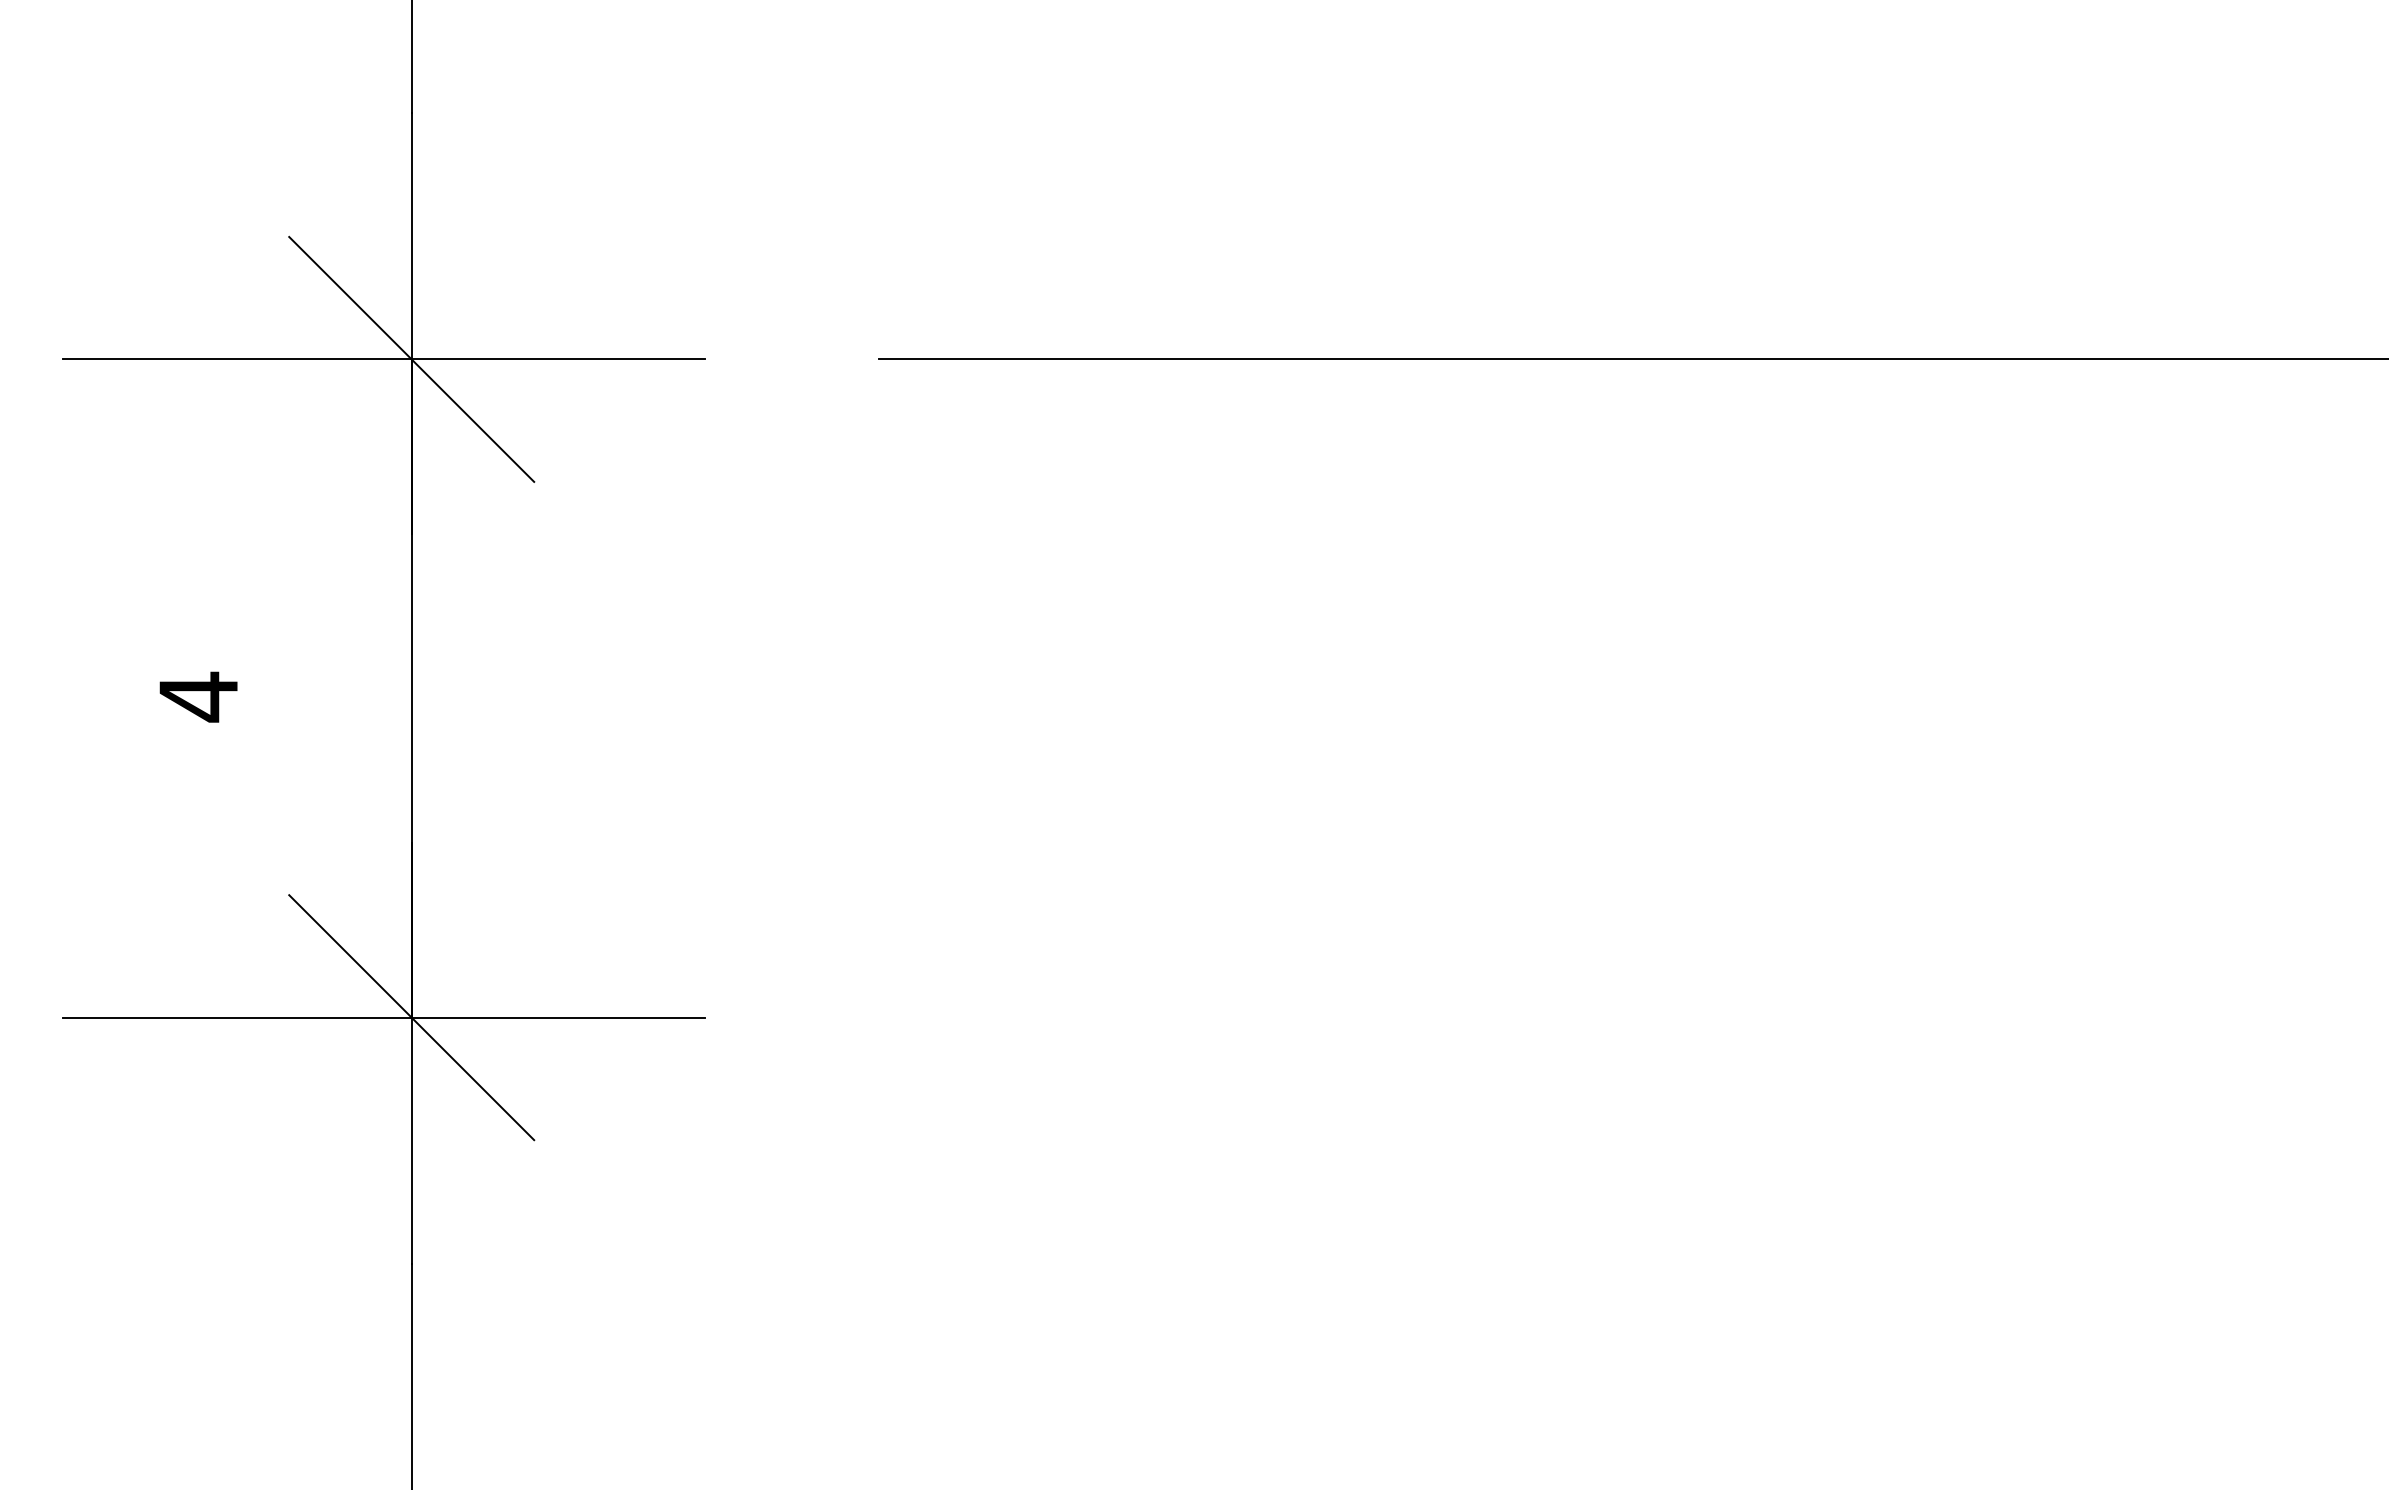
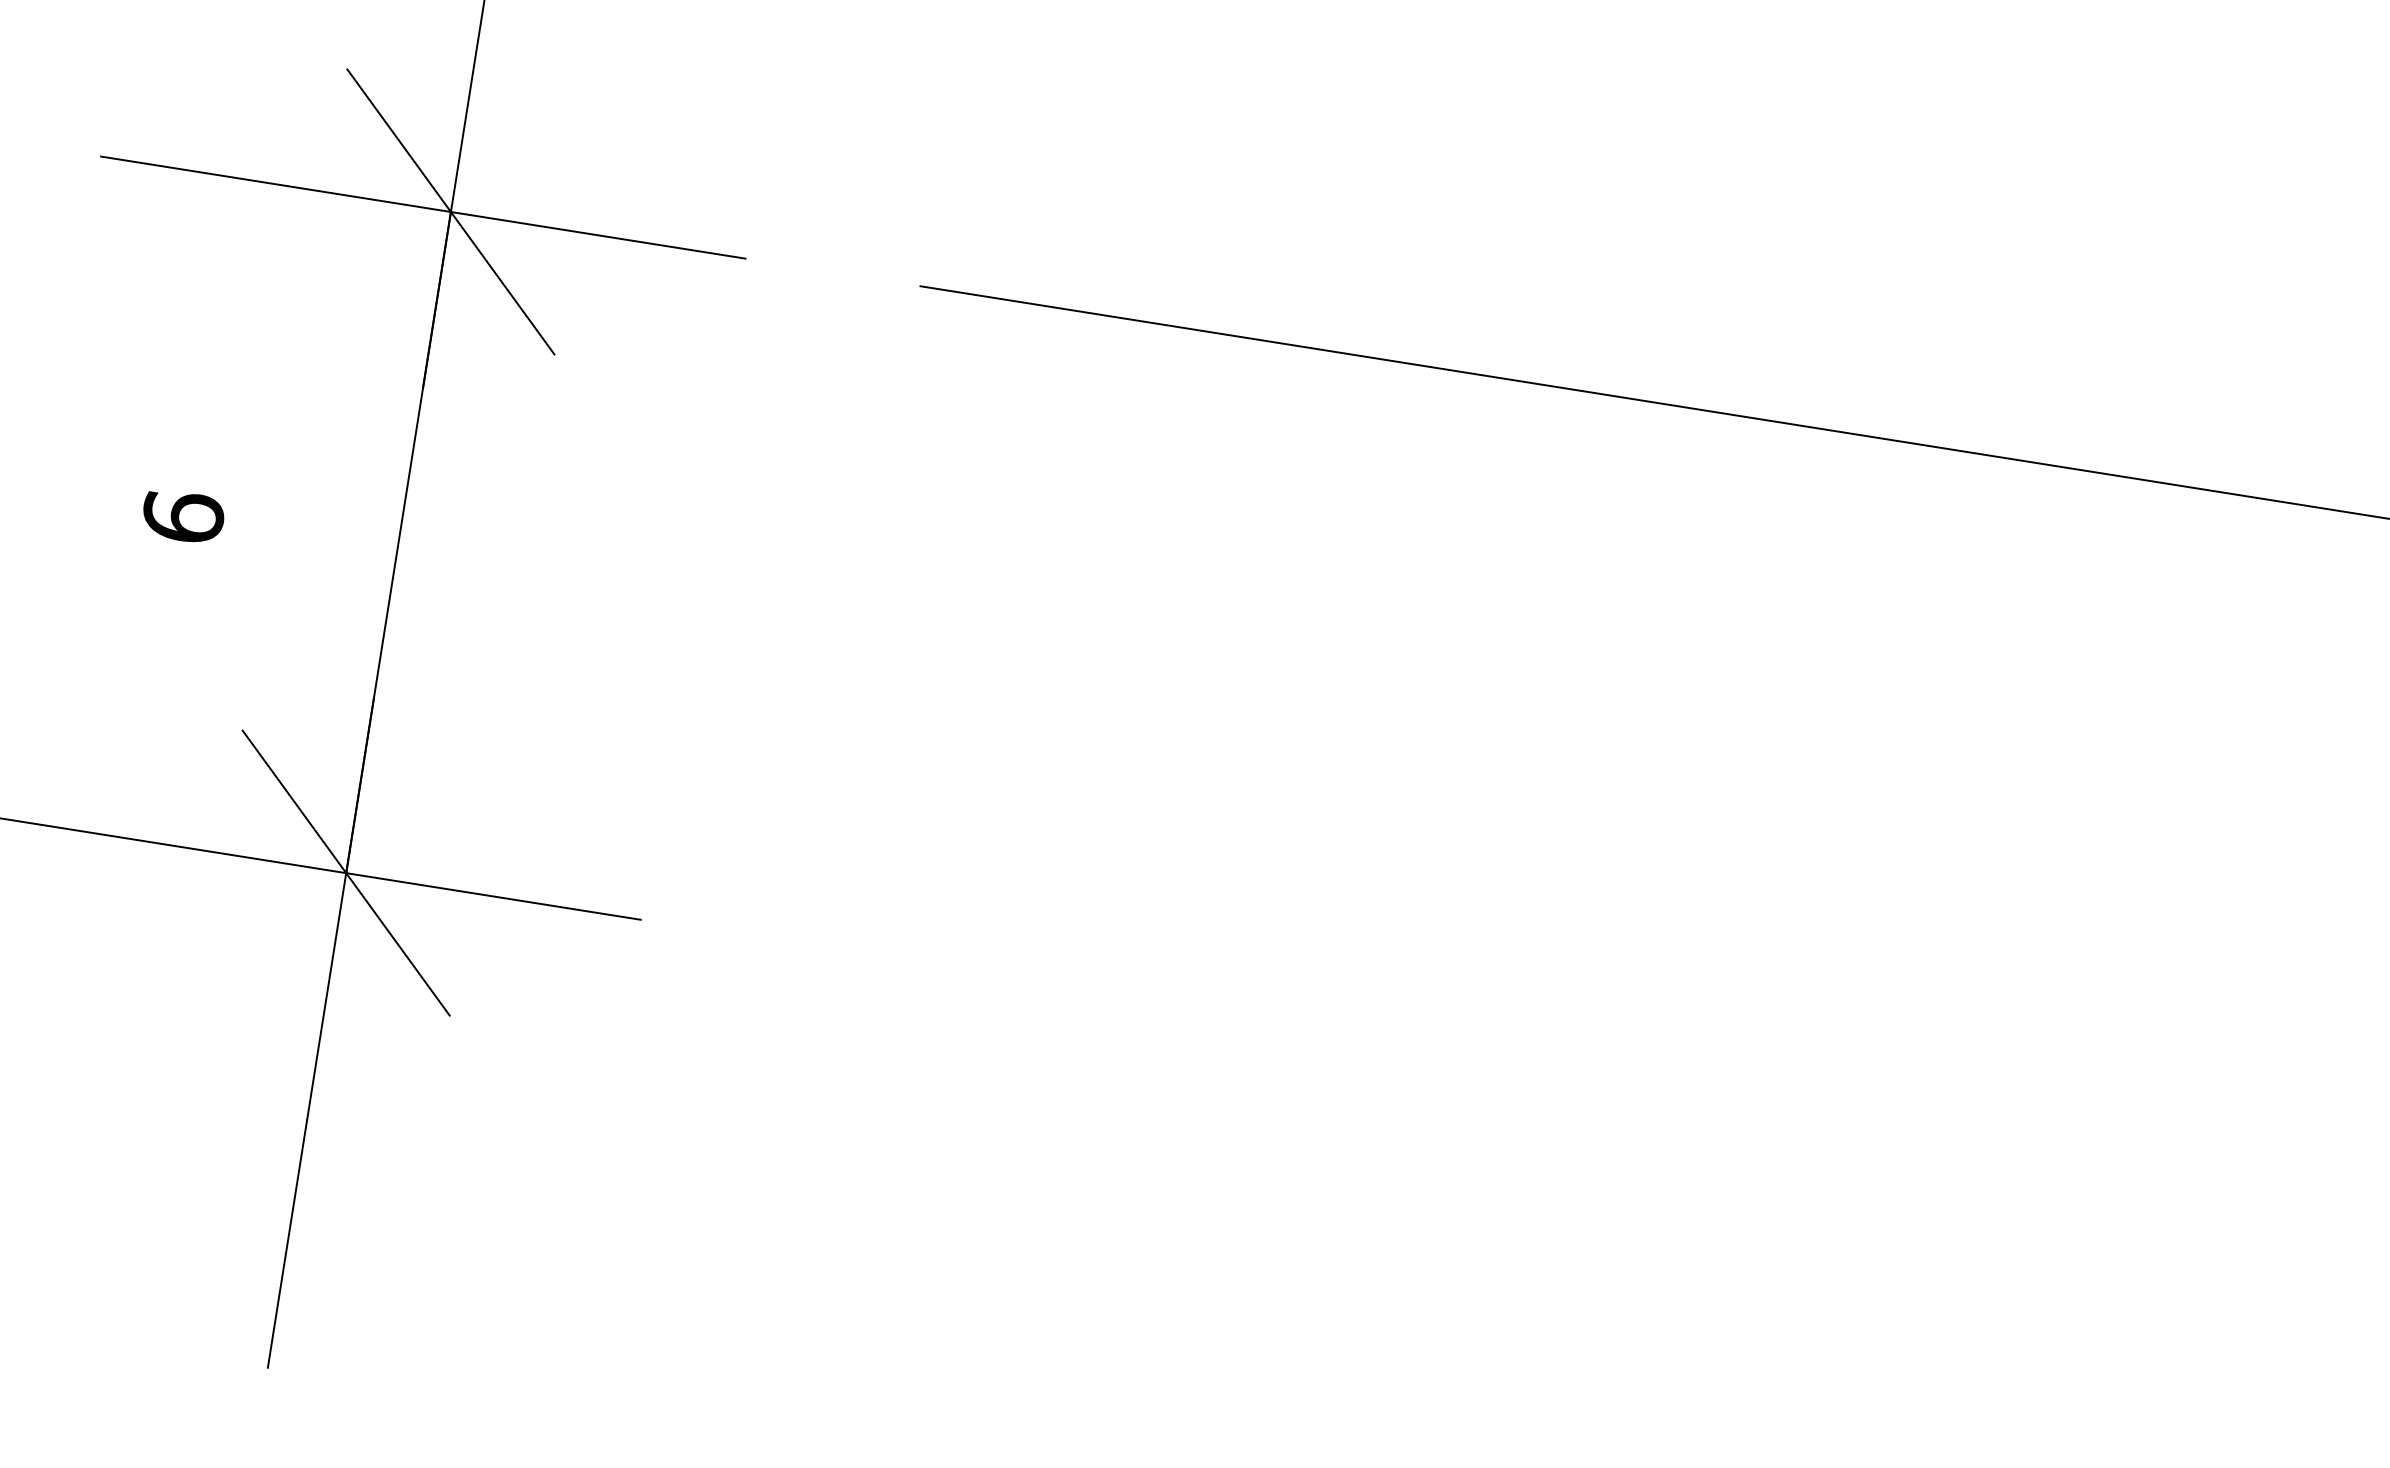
text: (198, 696) -> (183, 516), 4 -> 6

